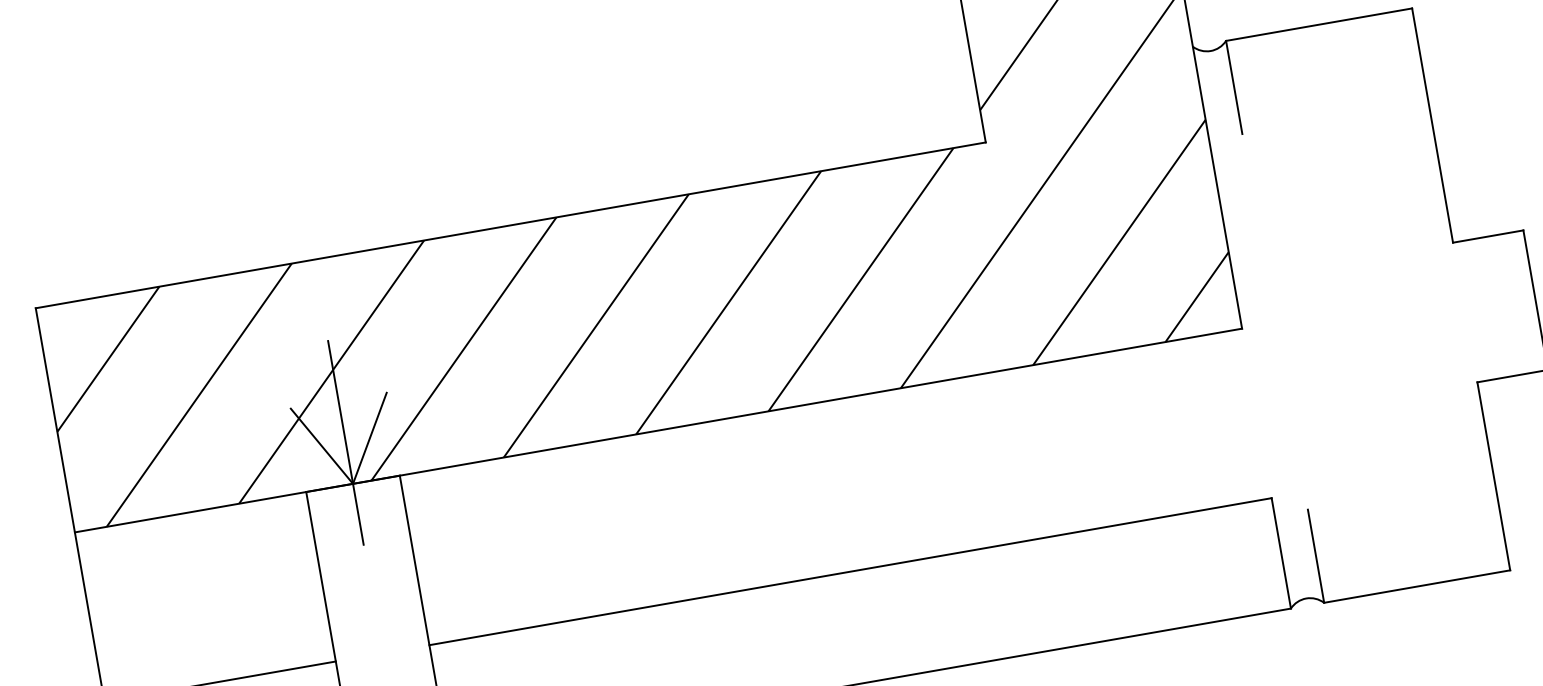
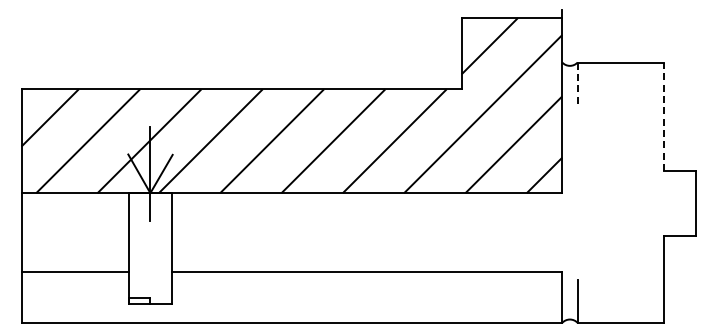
line: (1234, 88) -> (577, 84), solid -> dashed
line: (1431, 125) -> (663, 116), solid -> dashed

